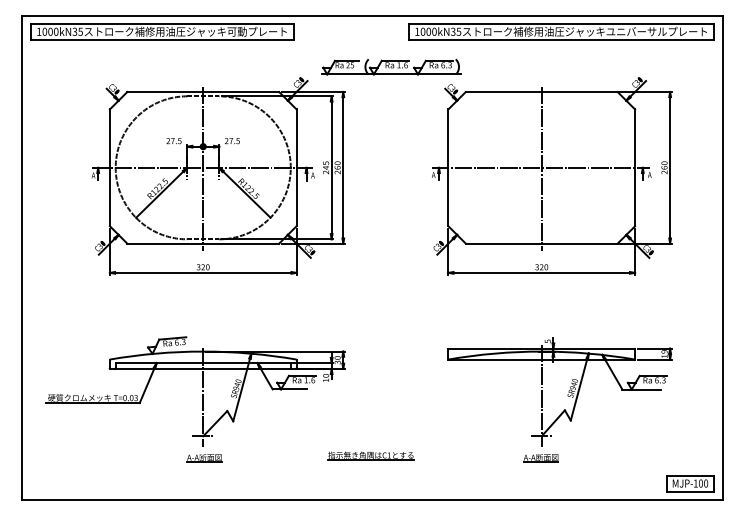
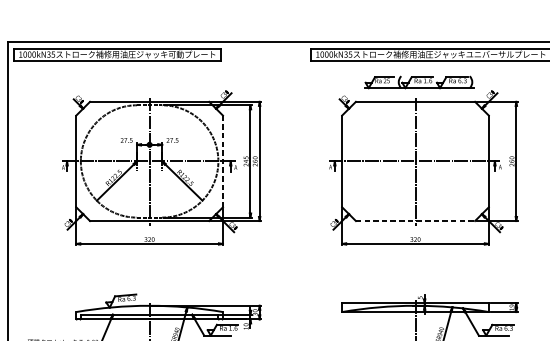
part: (391, 67) -> (419, 82), moved
line: (296, 168) -> (222, 161), solid -> dashed
line: (541, 243) -> (415, 220), solid -> dashed

